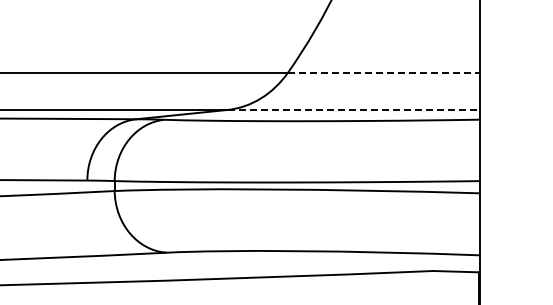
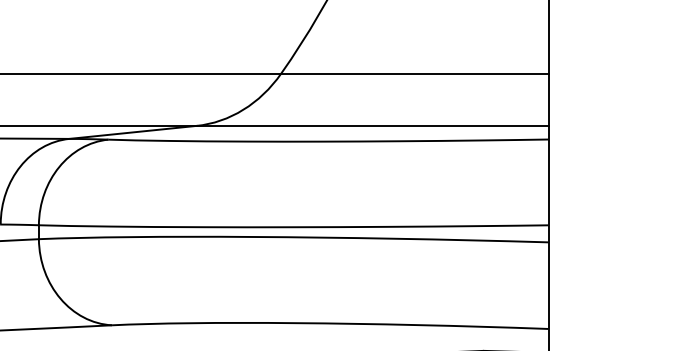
line: (383, 72) -> (414, 73), dashed -> solid
line: (353, 109) -> (372, 125), dashed -> solid

